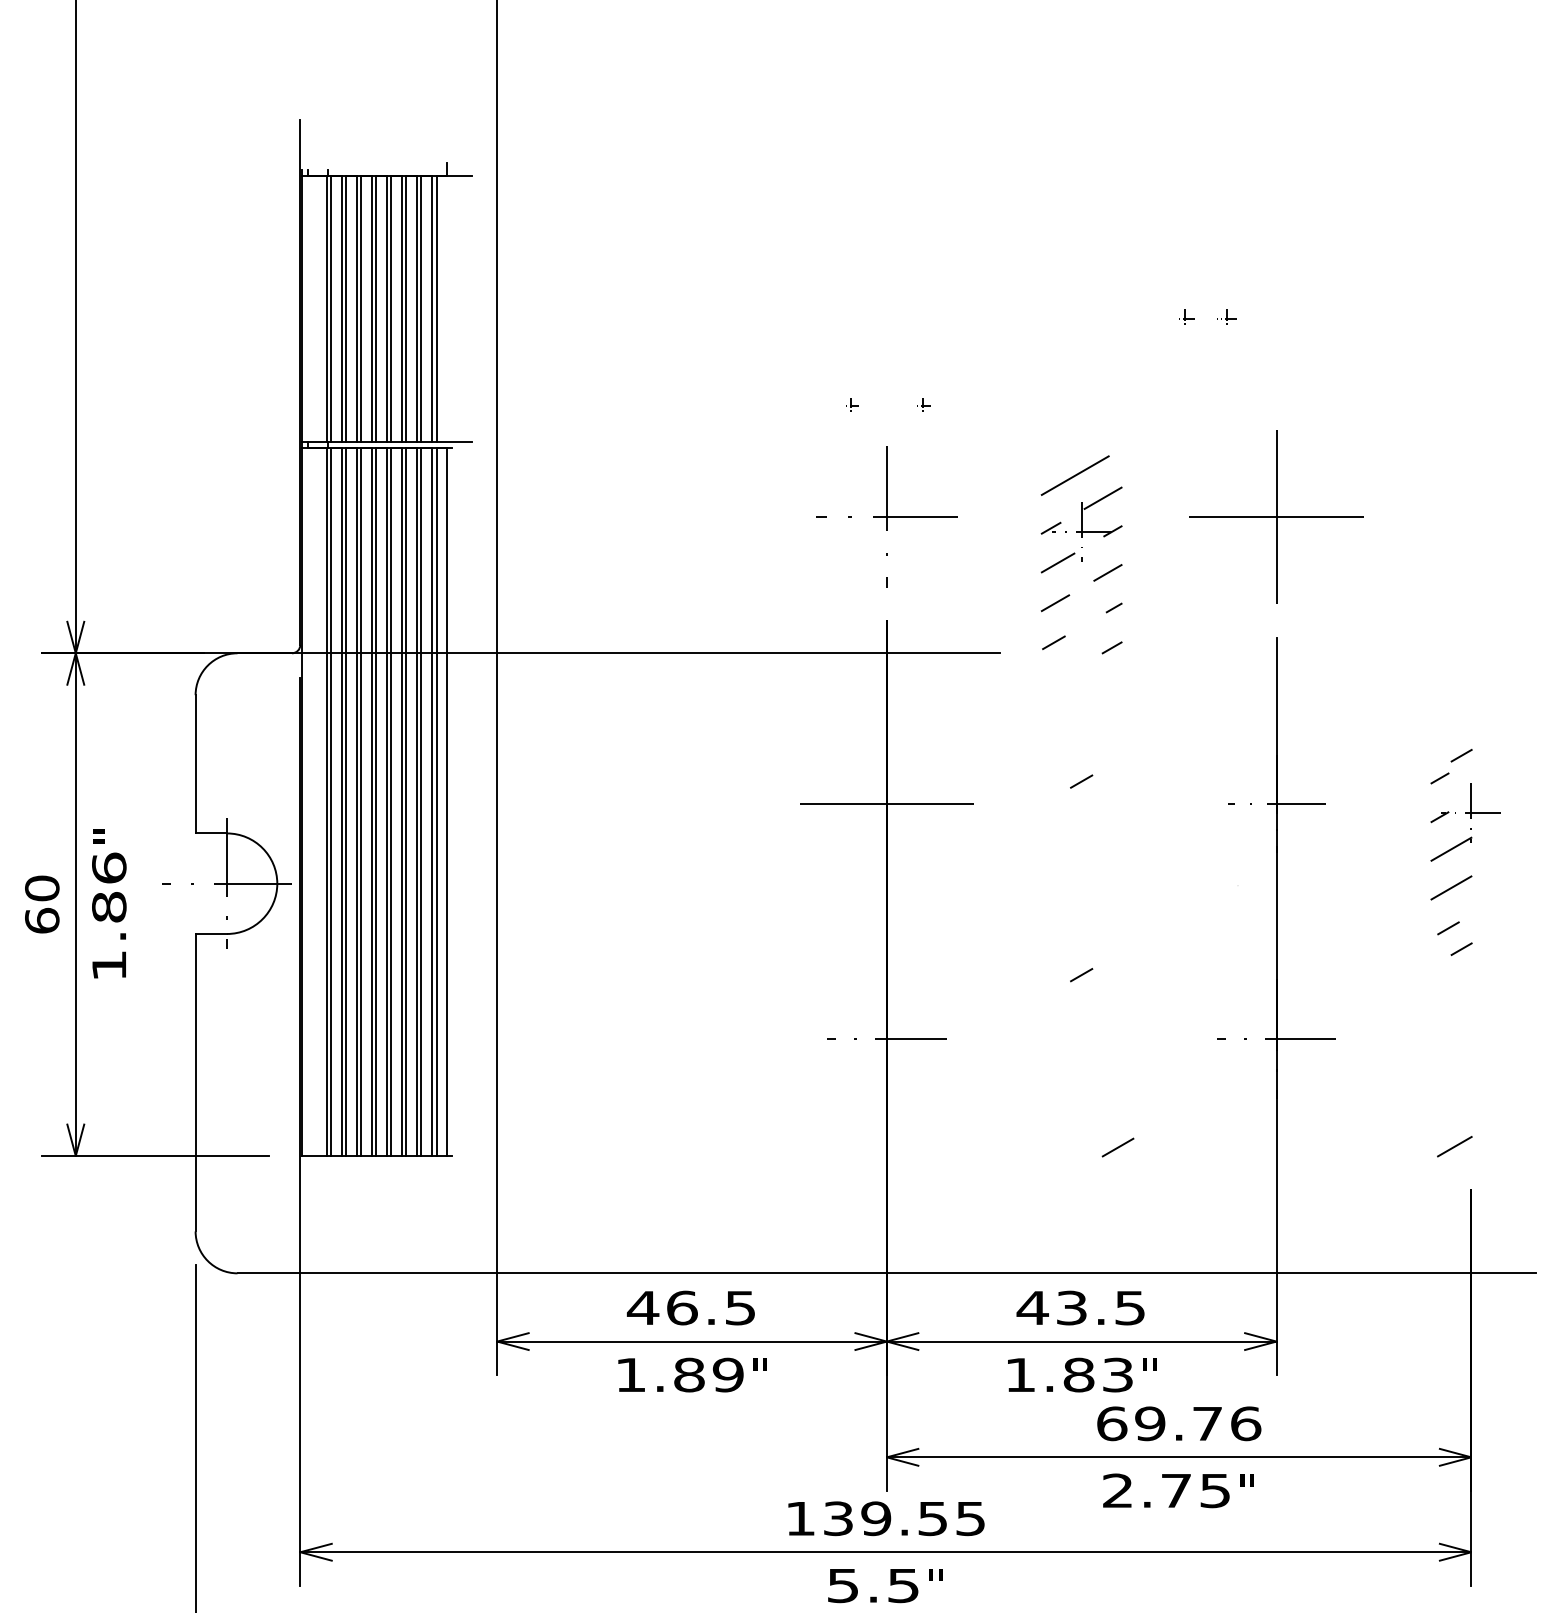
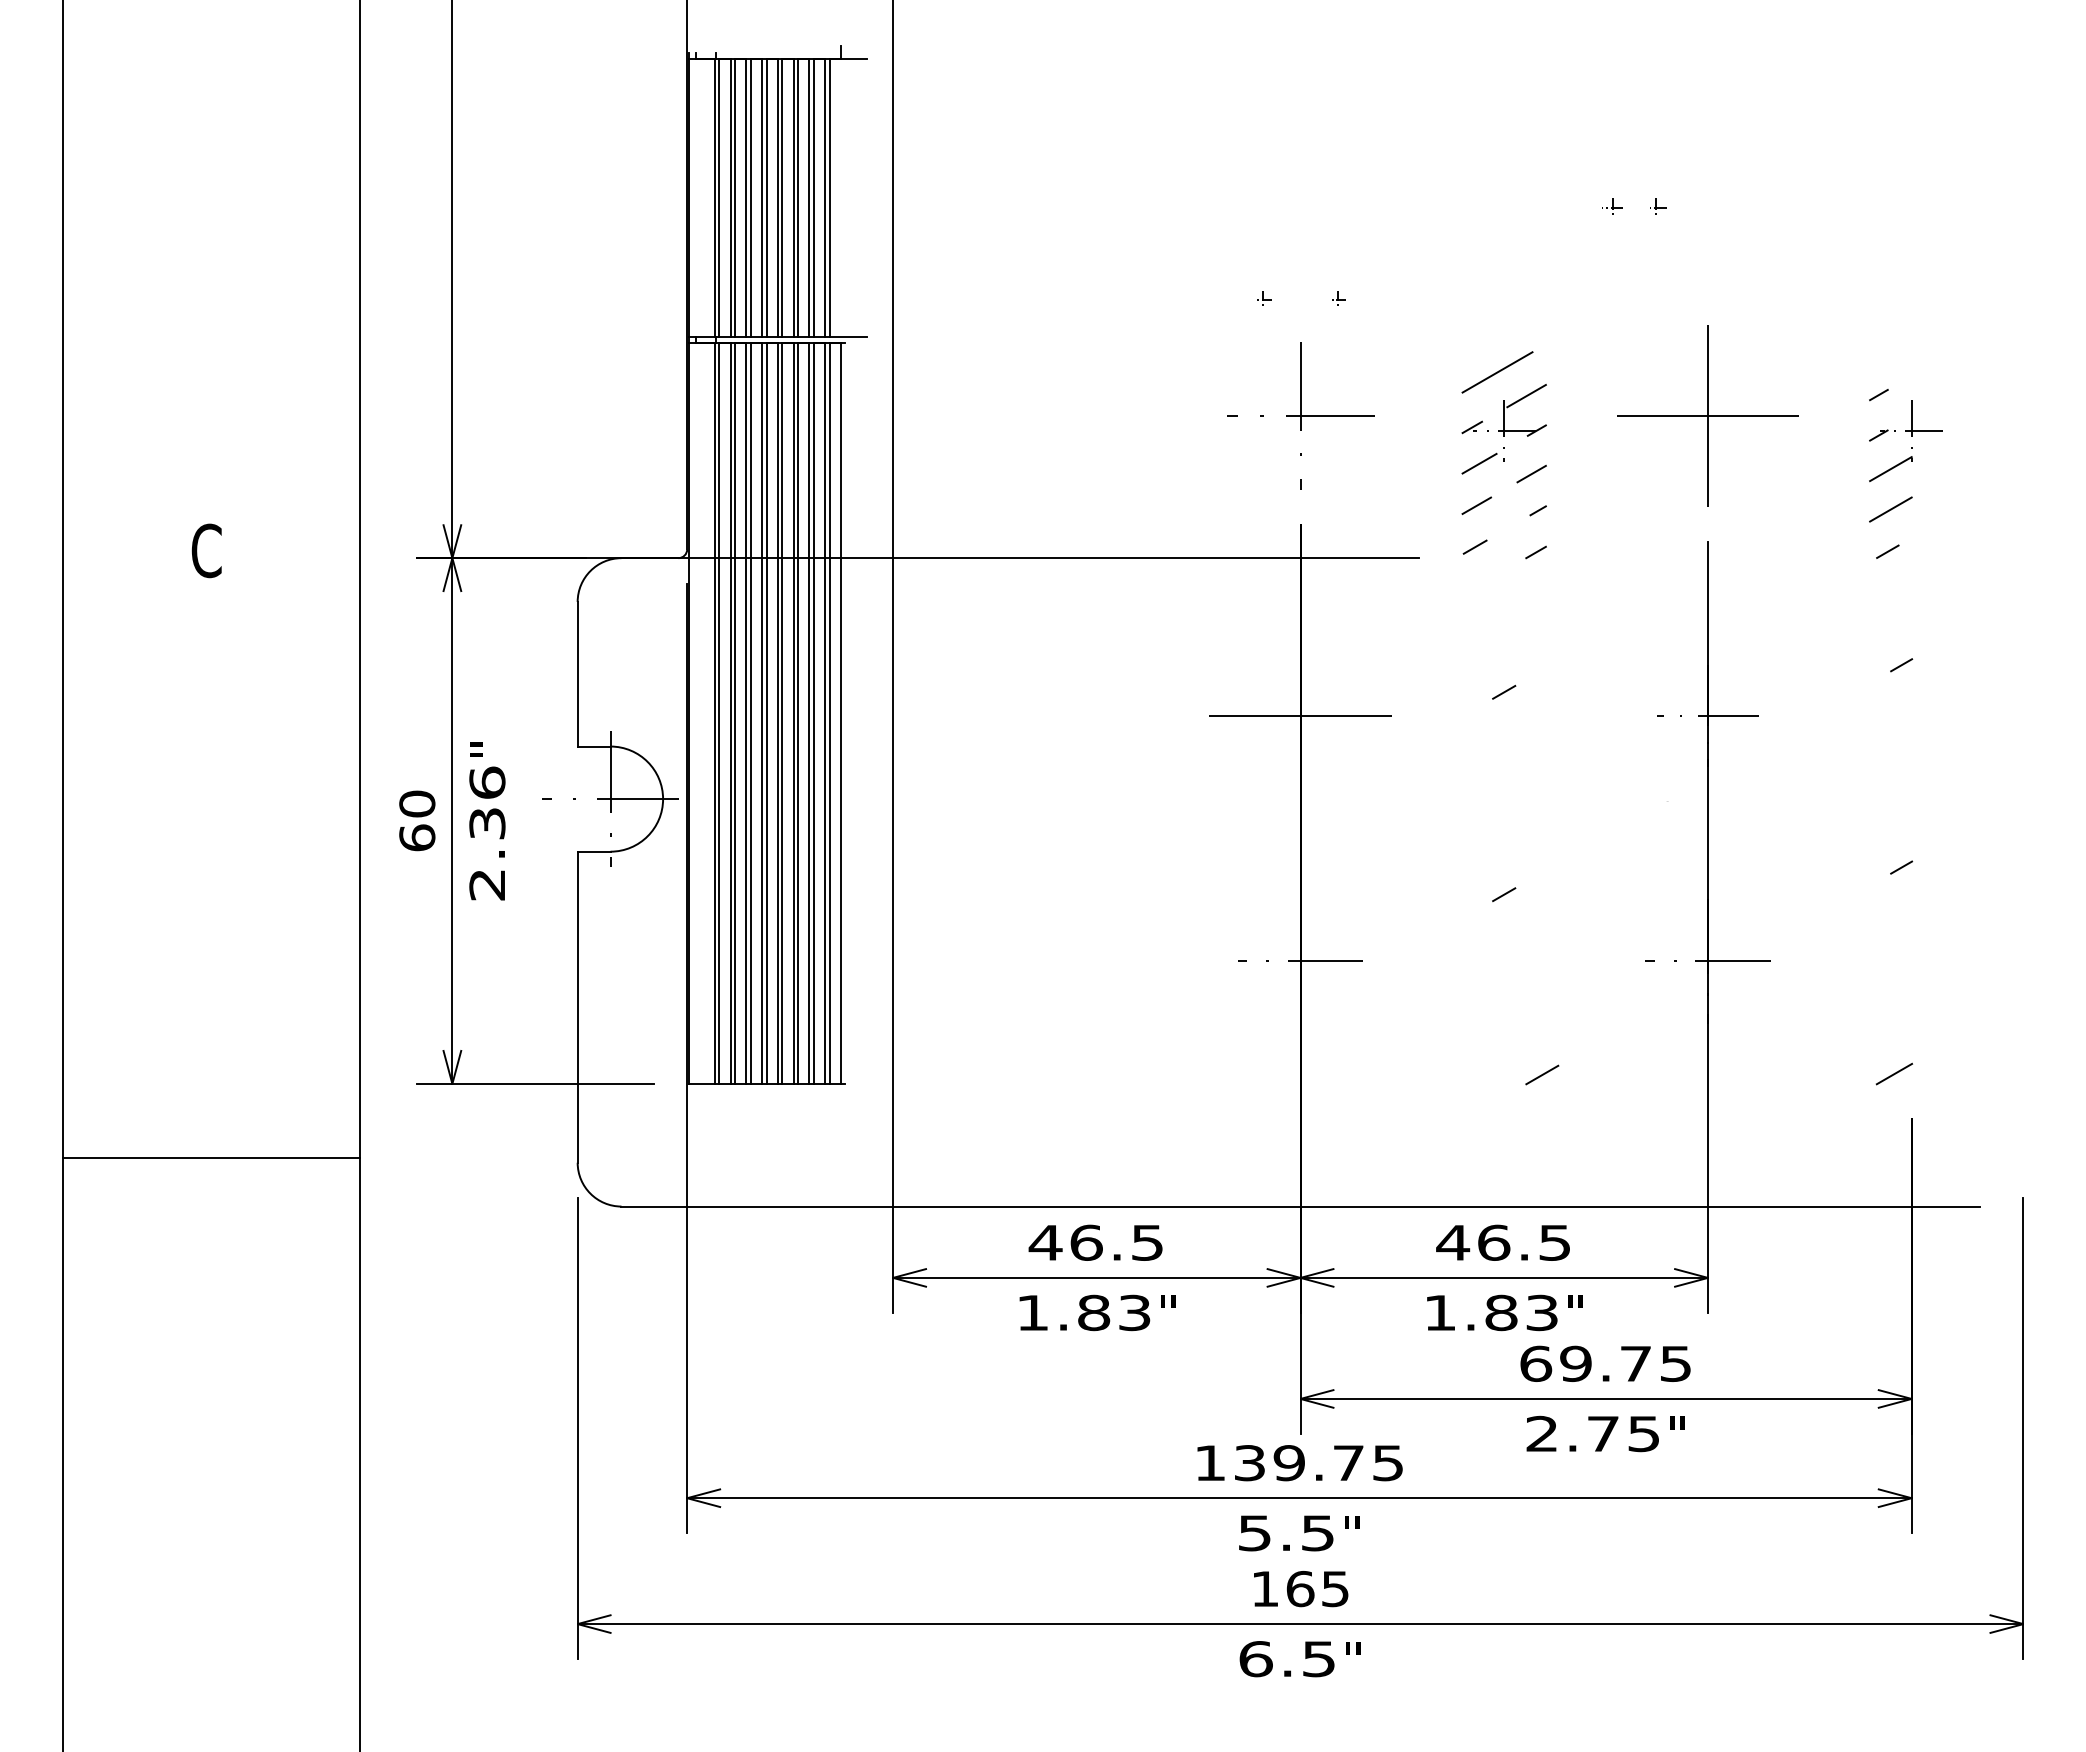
part: (1459, 845) -> (1899, 465), moved
text: (109, 935) -> (487, 853), 1.86 -> 2.36
text: (1072, 1307) -> (1494, 1242), 43.5 -> 46.5
text: (728, 1374) -> (1134, 1312), 1.89 -> 1.83
text: (1246, 1423) -> (1676, 1363), 69.76 -> 69.75
text: (932, 1519) -> (1348, 1463), 139.55 -> 139.75

